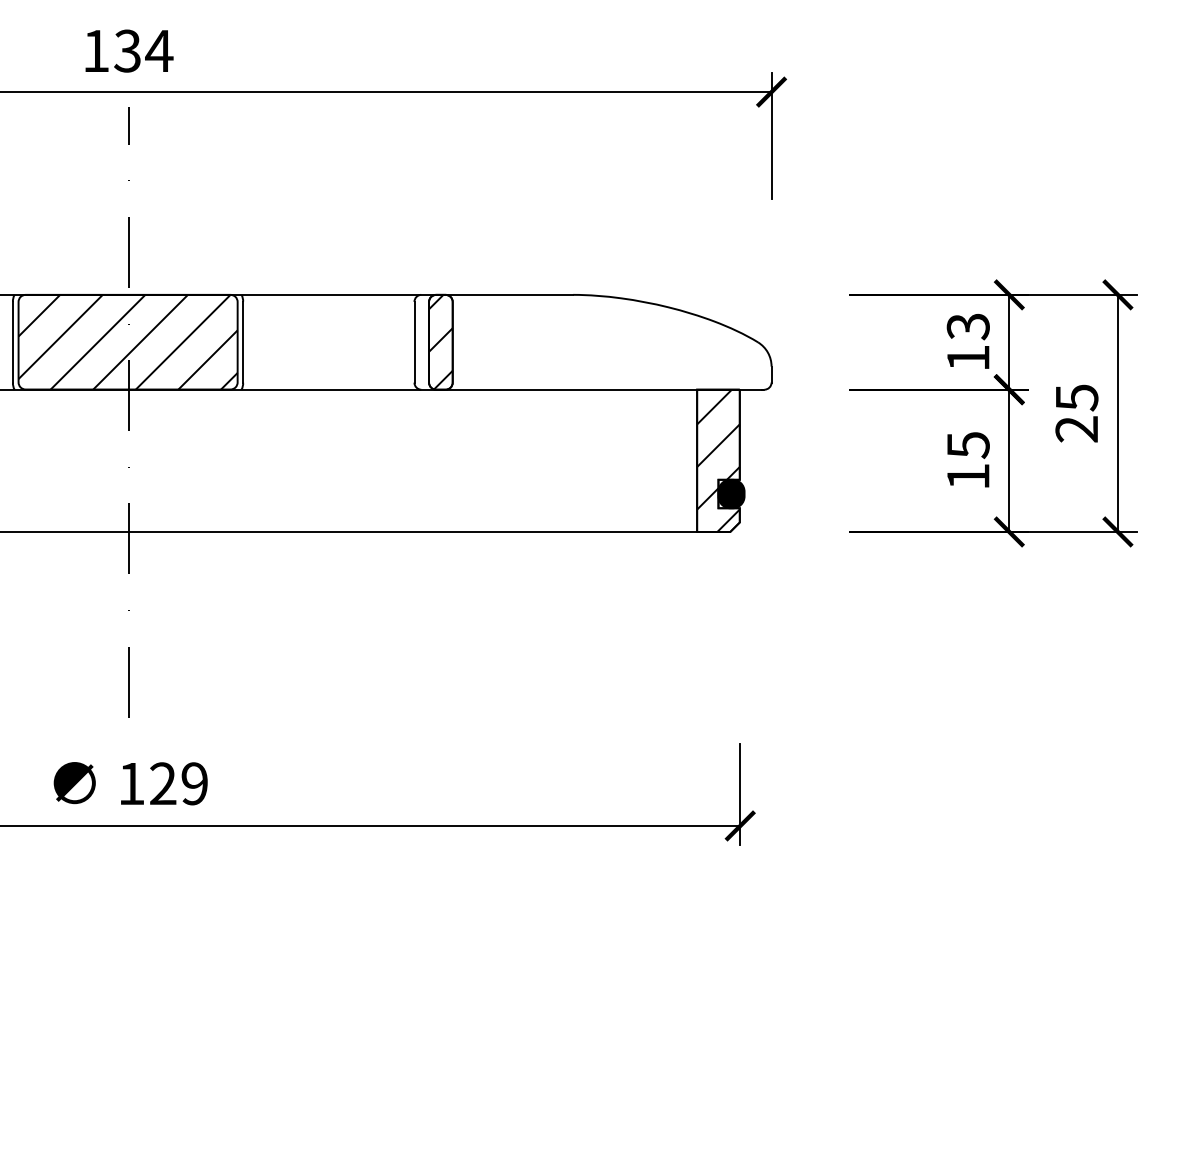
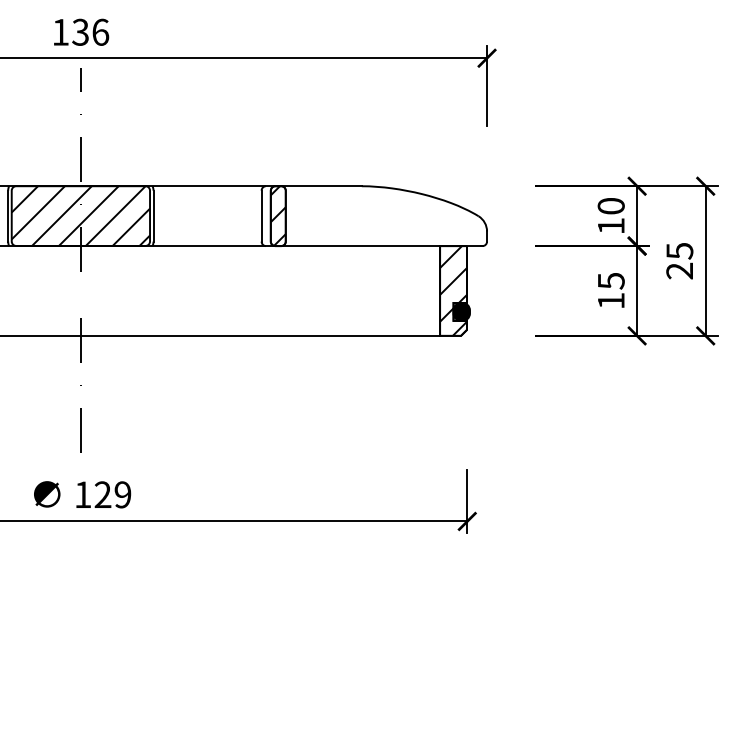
text: (159, 49) -> (100, 31), 134 -> 136
text: (967, 326) -> (610, 206), 13 -> 10

